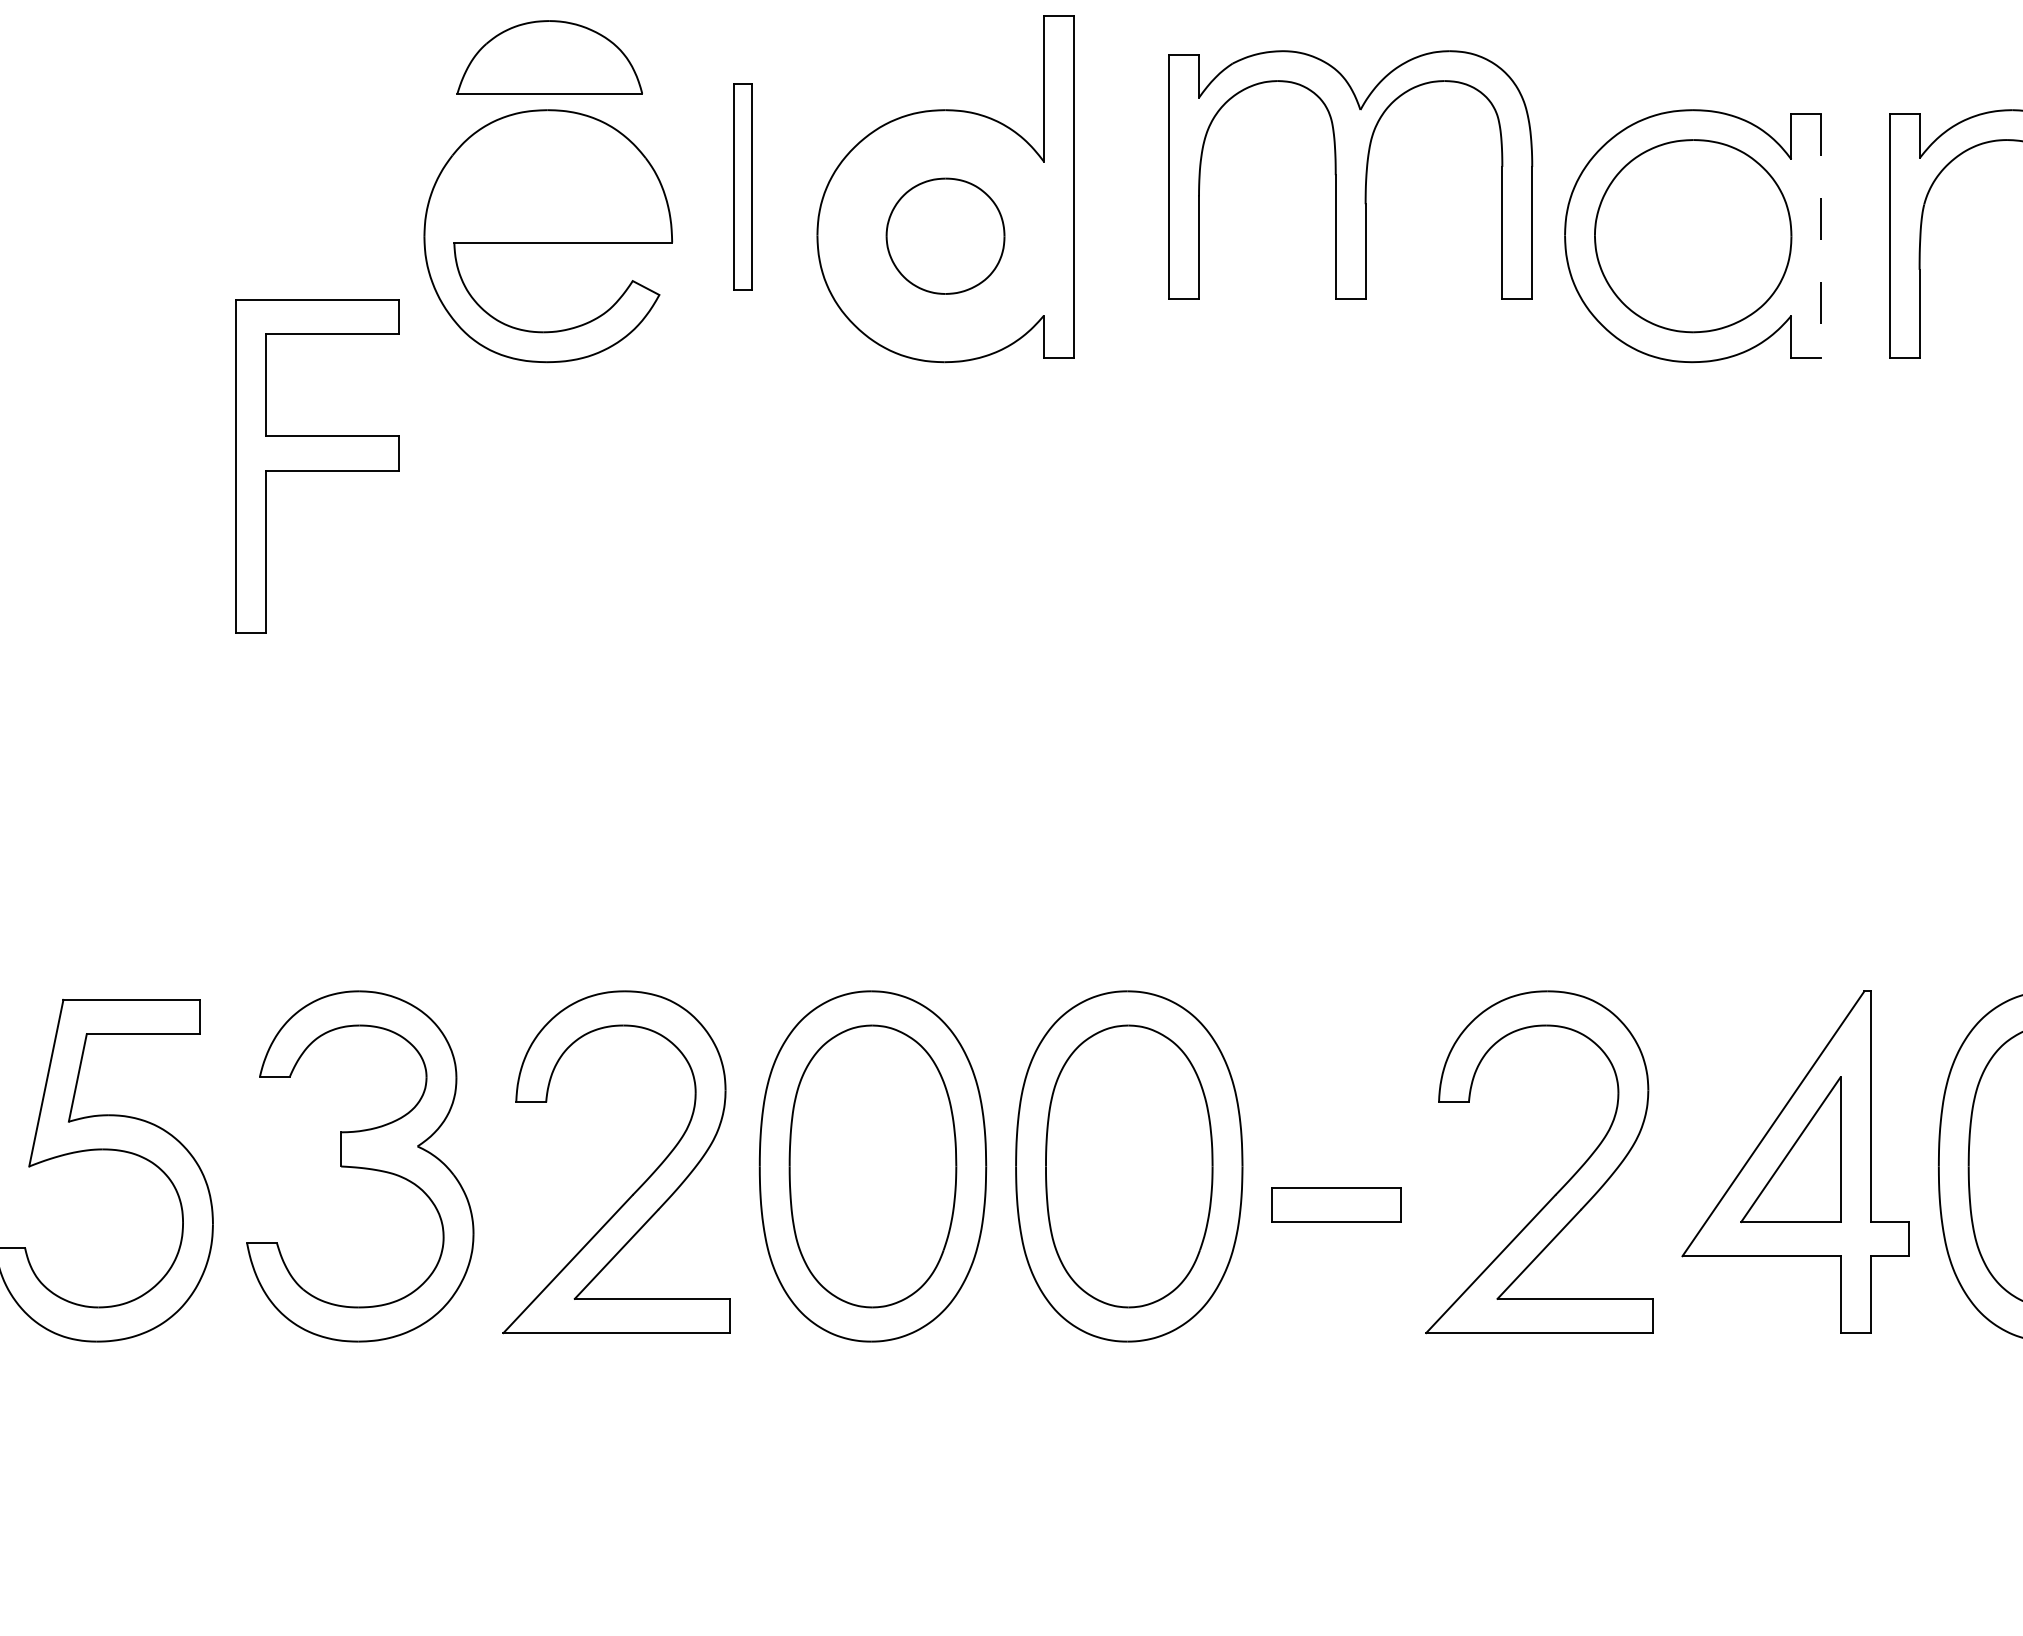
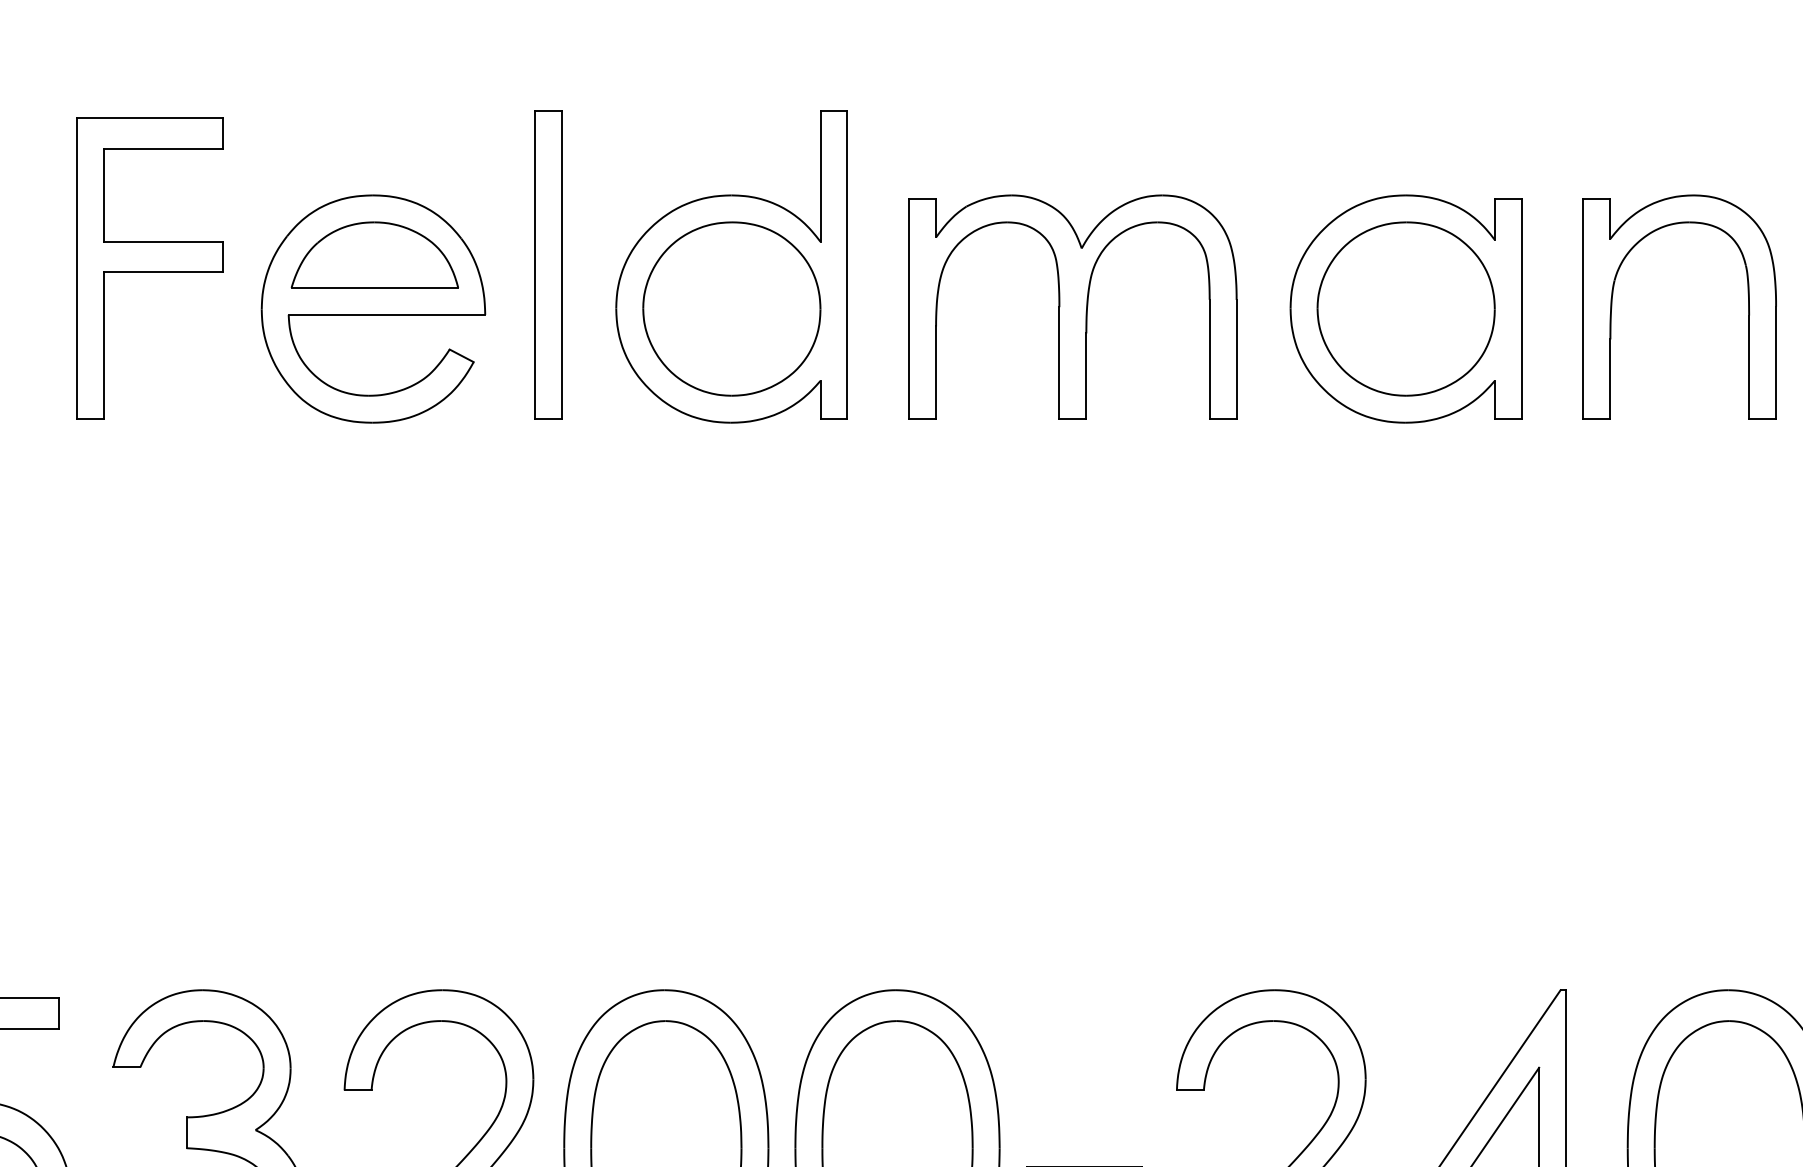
part: (549, 57) -> (374, 255), moved
part: (1350, 174) -> (1072, 306), moved
part: (742, 186) -> (548, 264), size x1.67
part: (945, 236) -> (731, 309), size x1.67
line: (1821, 236) -> (1521, 309), dashed -> solid
part: (317, 466) -> (149, 268), moved

